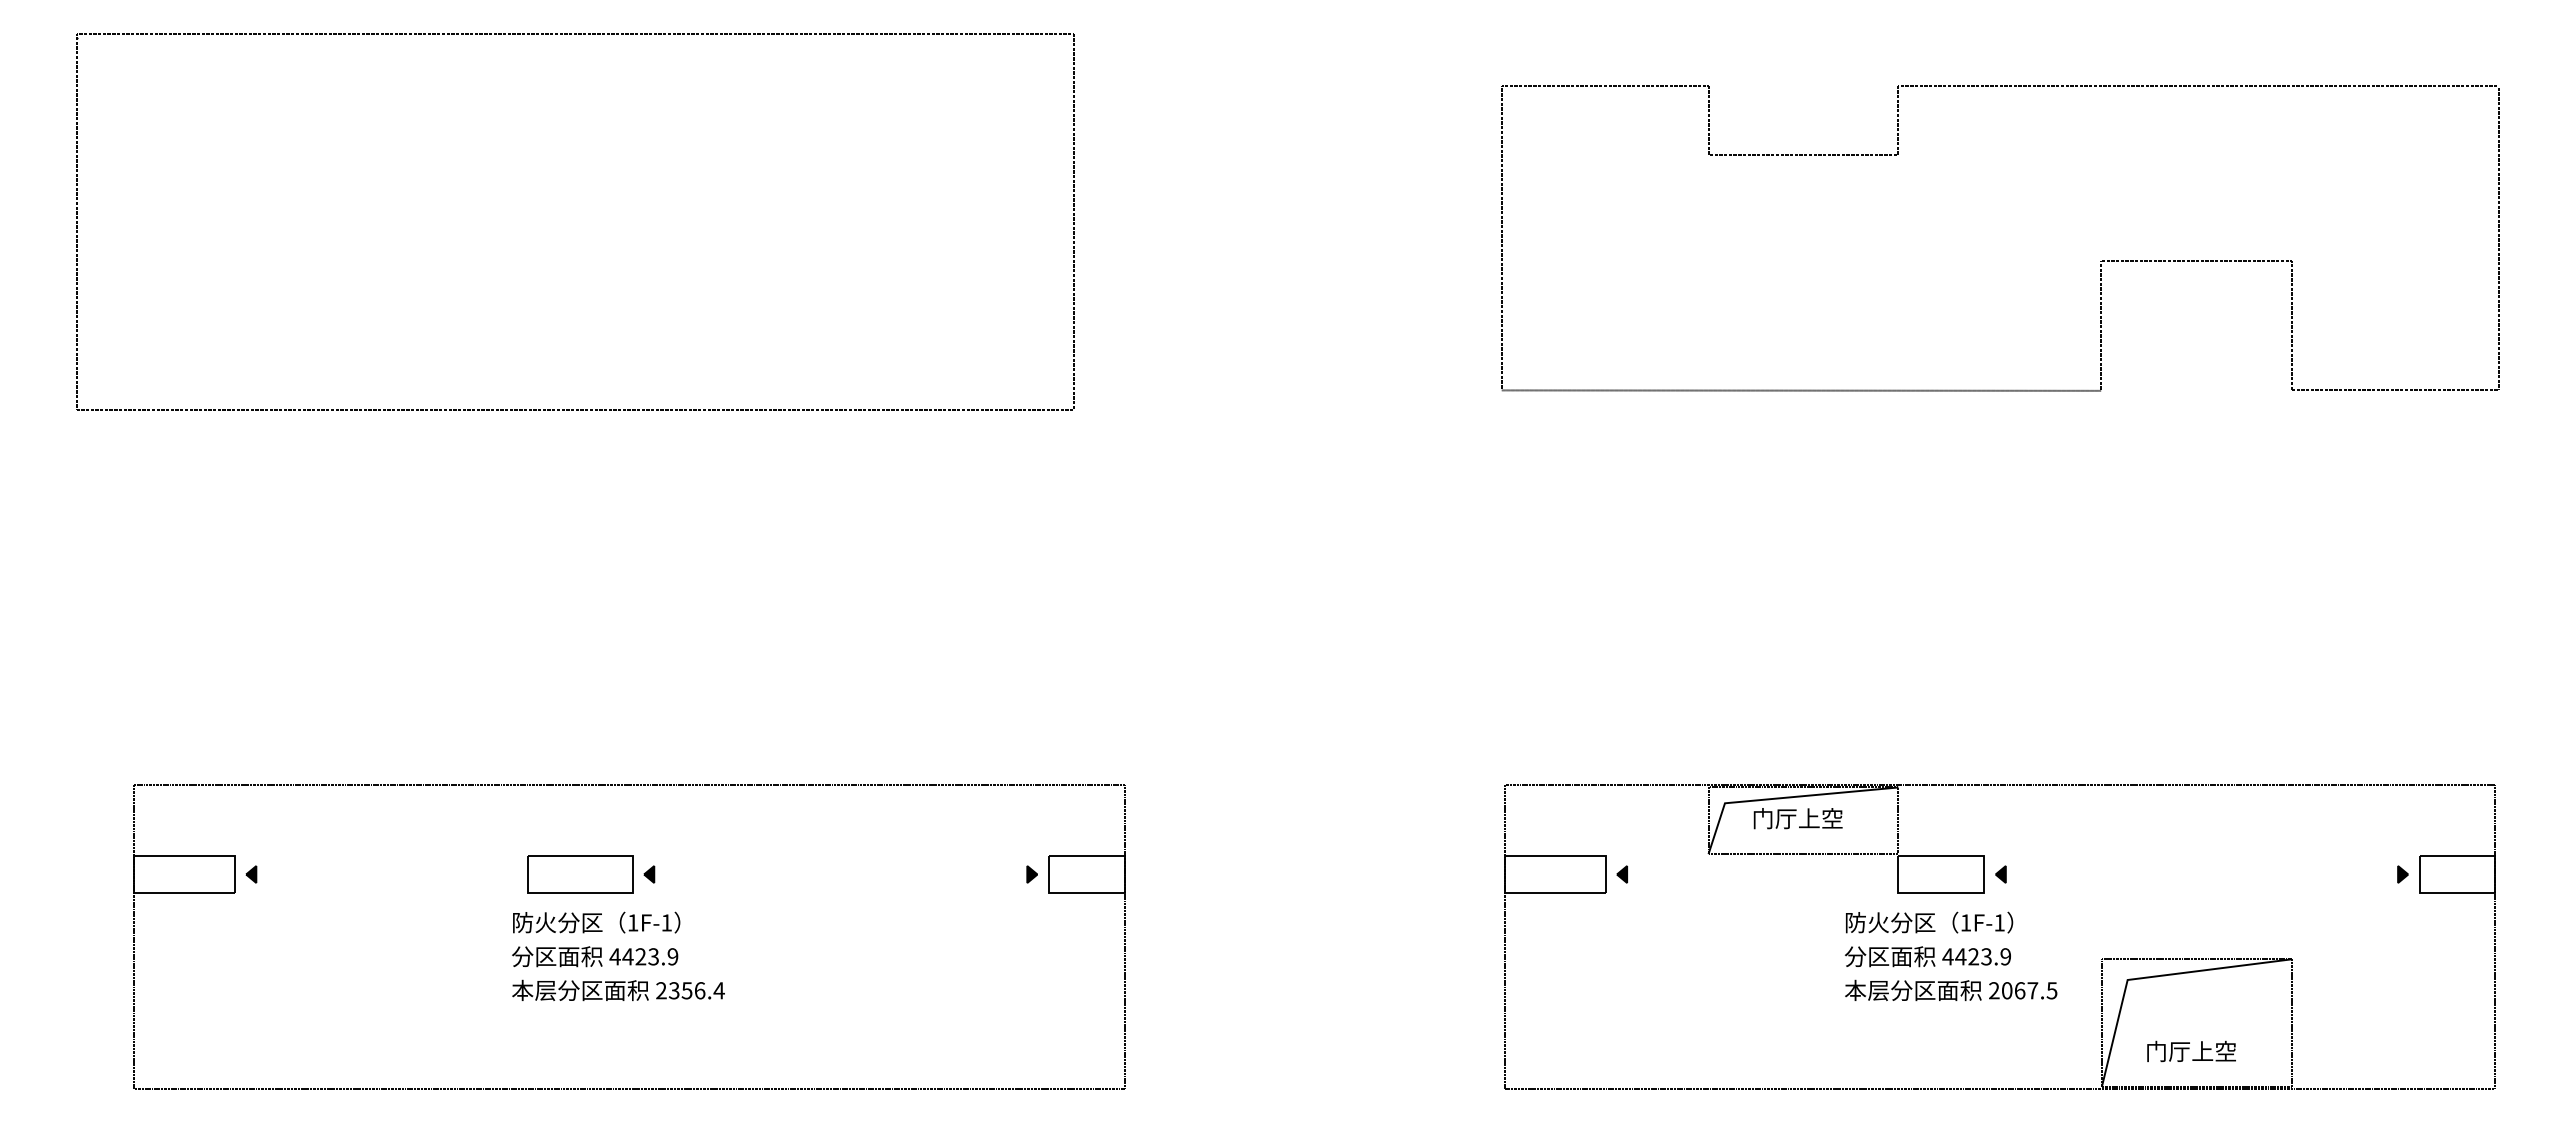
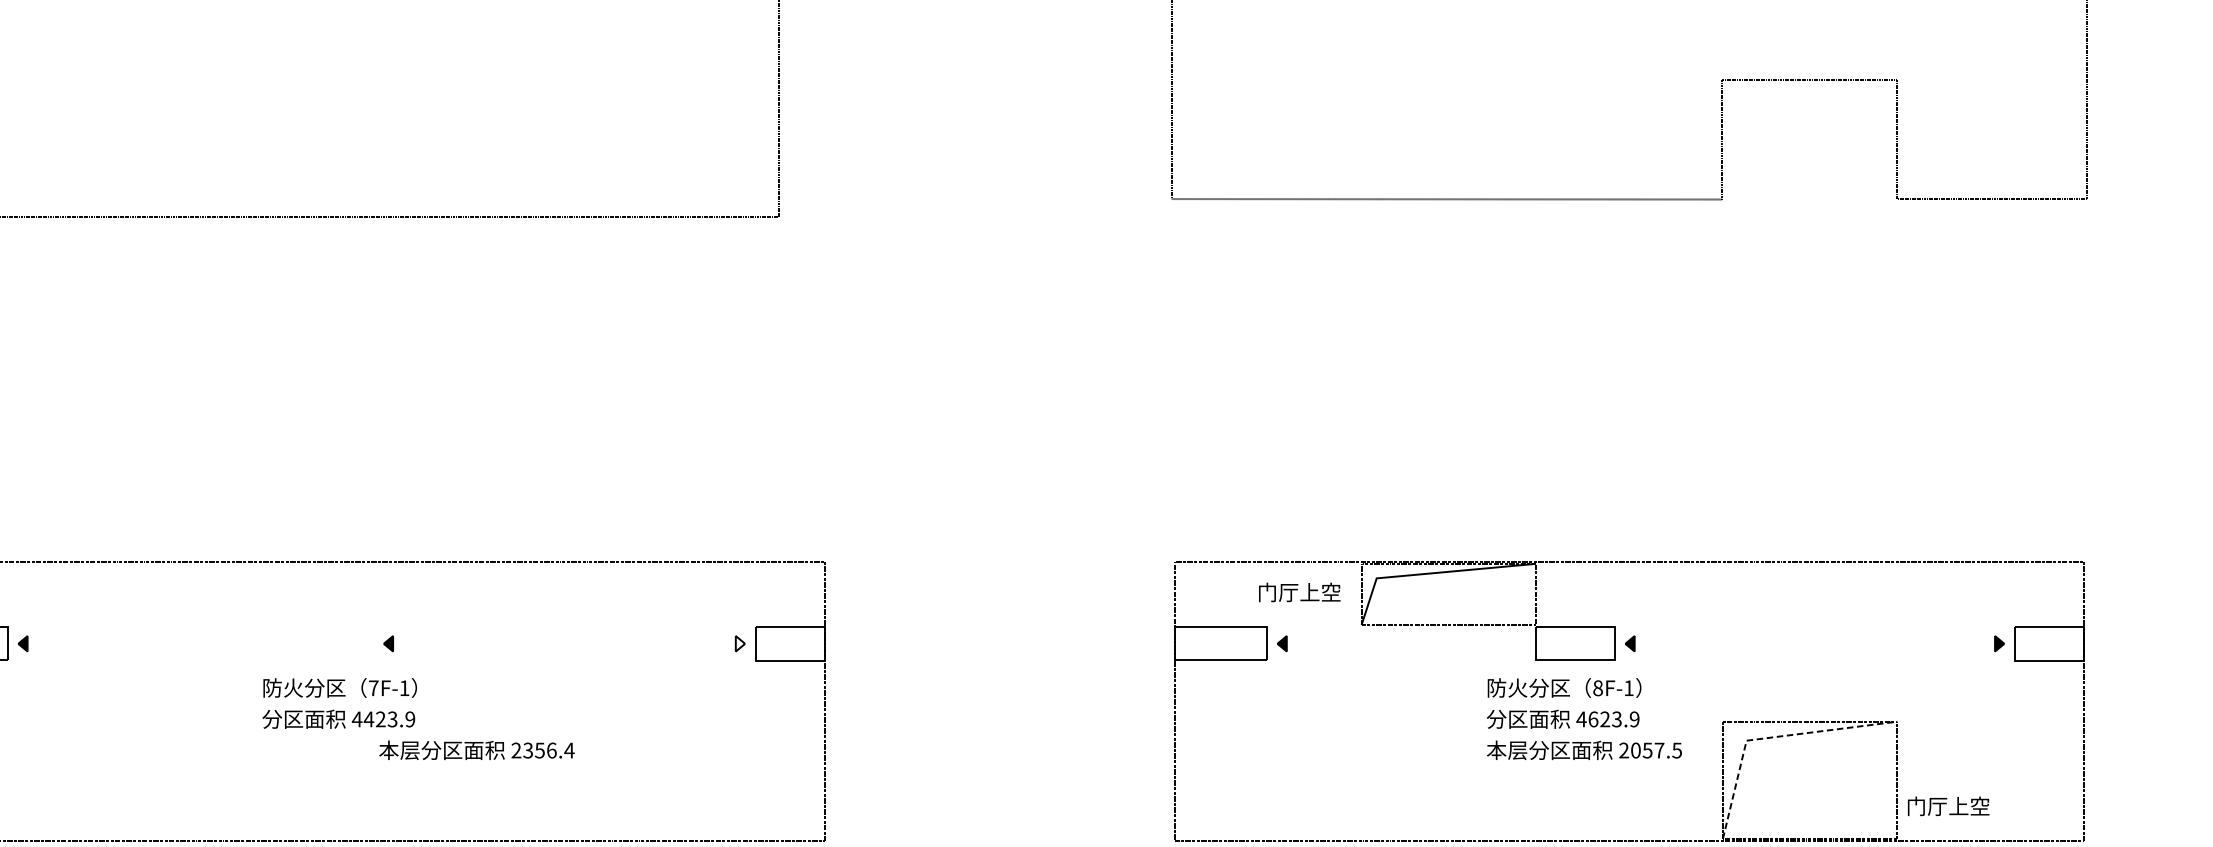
text: (1797, 818) -> (1299, 592), moved
part: (580, 874) -> (325, 643), removed
fill: (1032, 874) -> (740, 643), removed
text: (633, 922) -> (374, 687), 1F-1 -> 7F-1
text: (1965, 922) -> (1597, 687), 1F-1 -> 8F-1
text: (1960, 956) -> (1593, 719), 4423.9 -> 4623.9
line: (2155, 976) -> (1772, 737), solid -> dashed
text: (618, 990) -> (476, 750), moved
text: (2019, 990) -> (1647, 750), 2067.5 -> 2057.5
text: (2191, 1051) -> (1948, 806), moved

